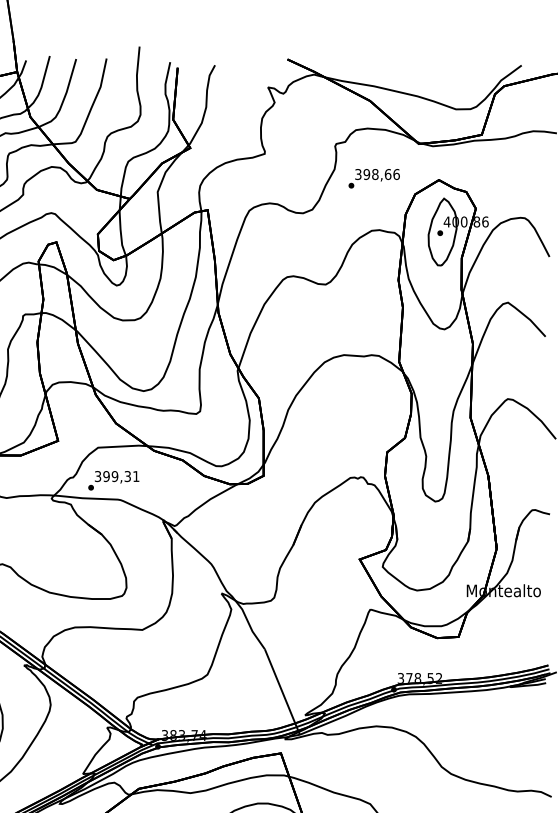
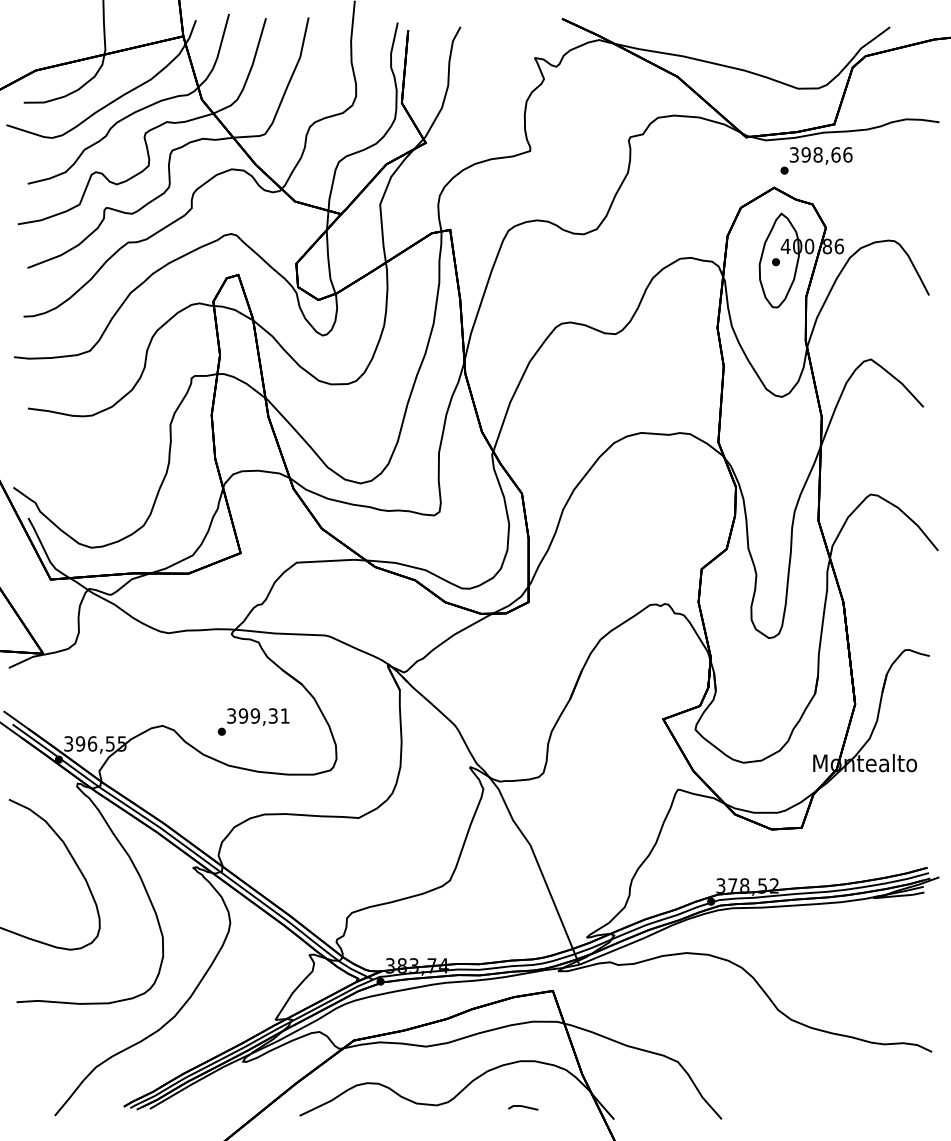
text: (374, 178) -> (816, 160), moved
text: (113, 480) -> (253, 721), moved

